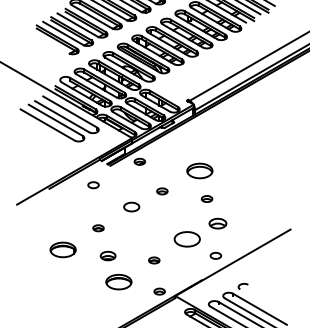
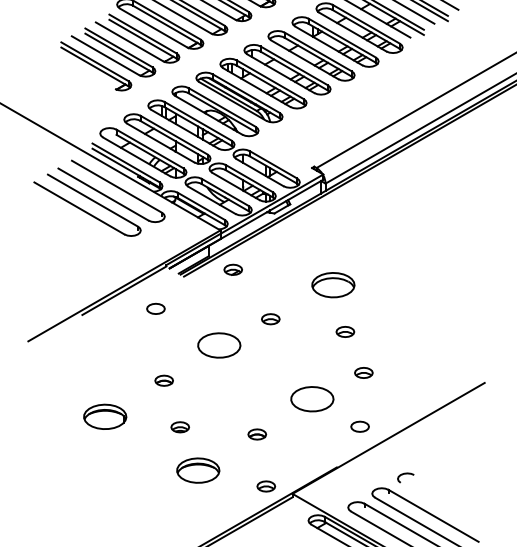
part: (131, 206) -> (219, 344), size x1.67
part: (218, 223) -> (364, 372), size x0.62
part: (107, 256) -> (179, 427), size x0.71

